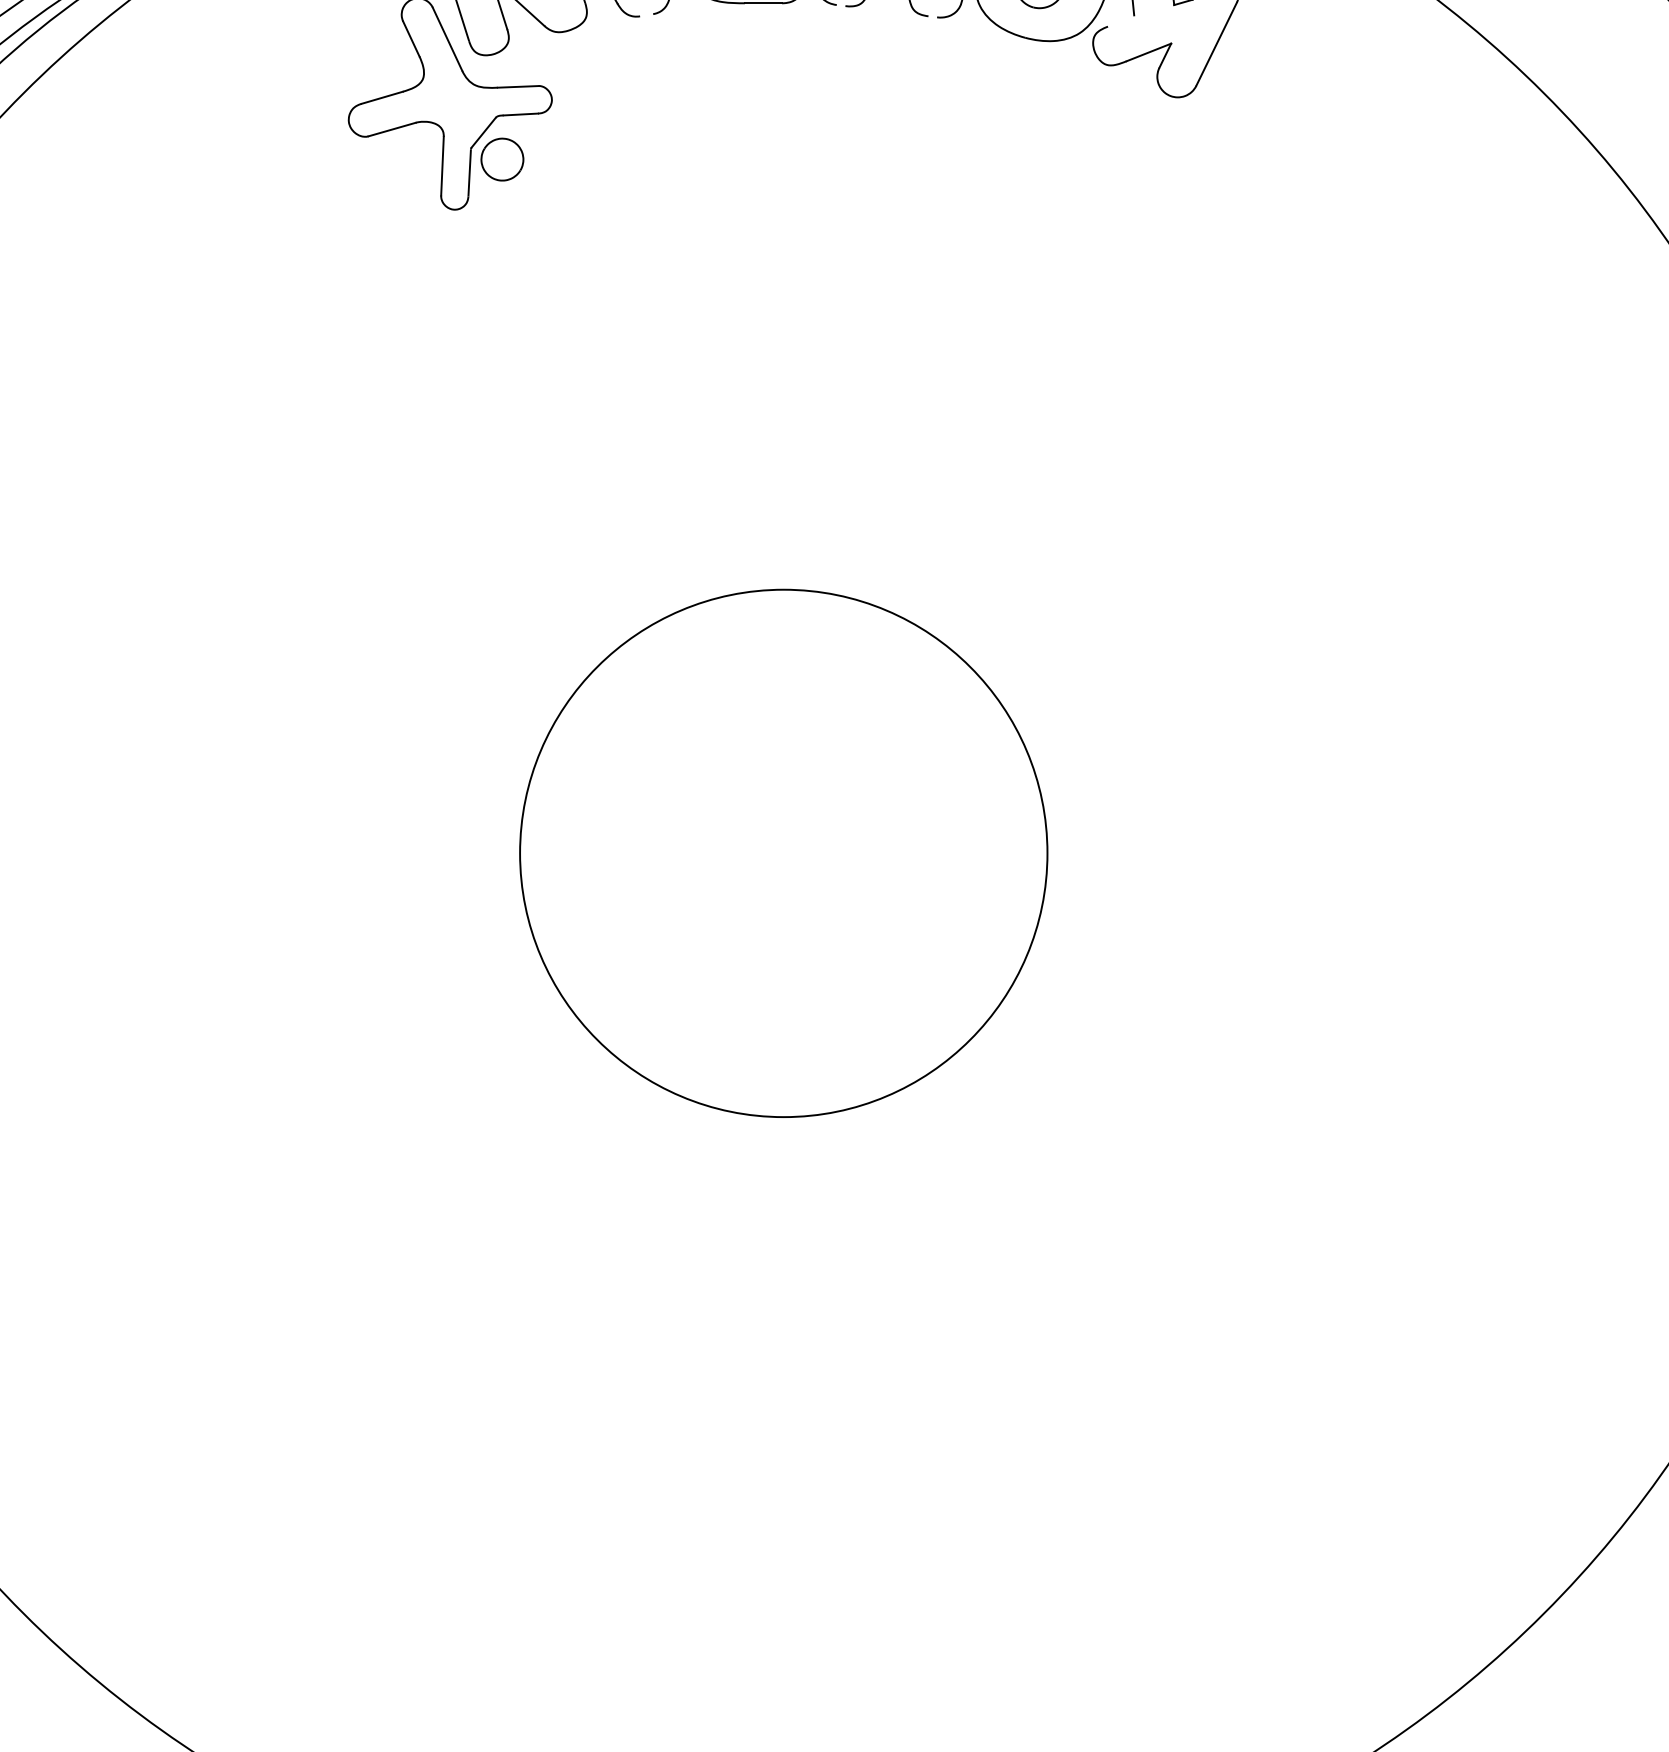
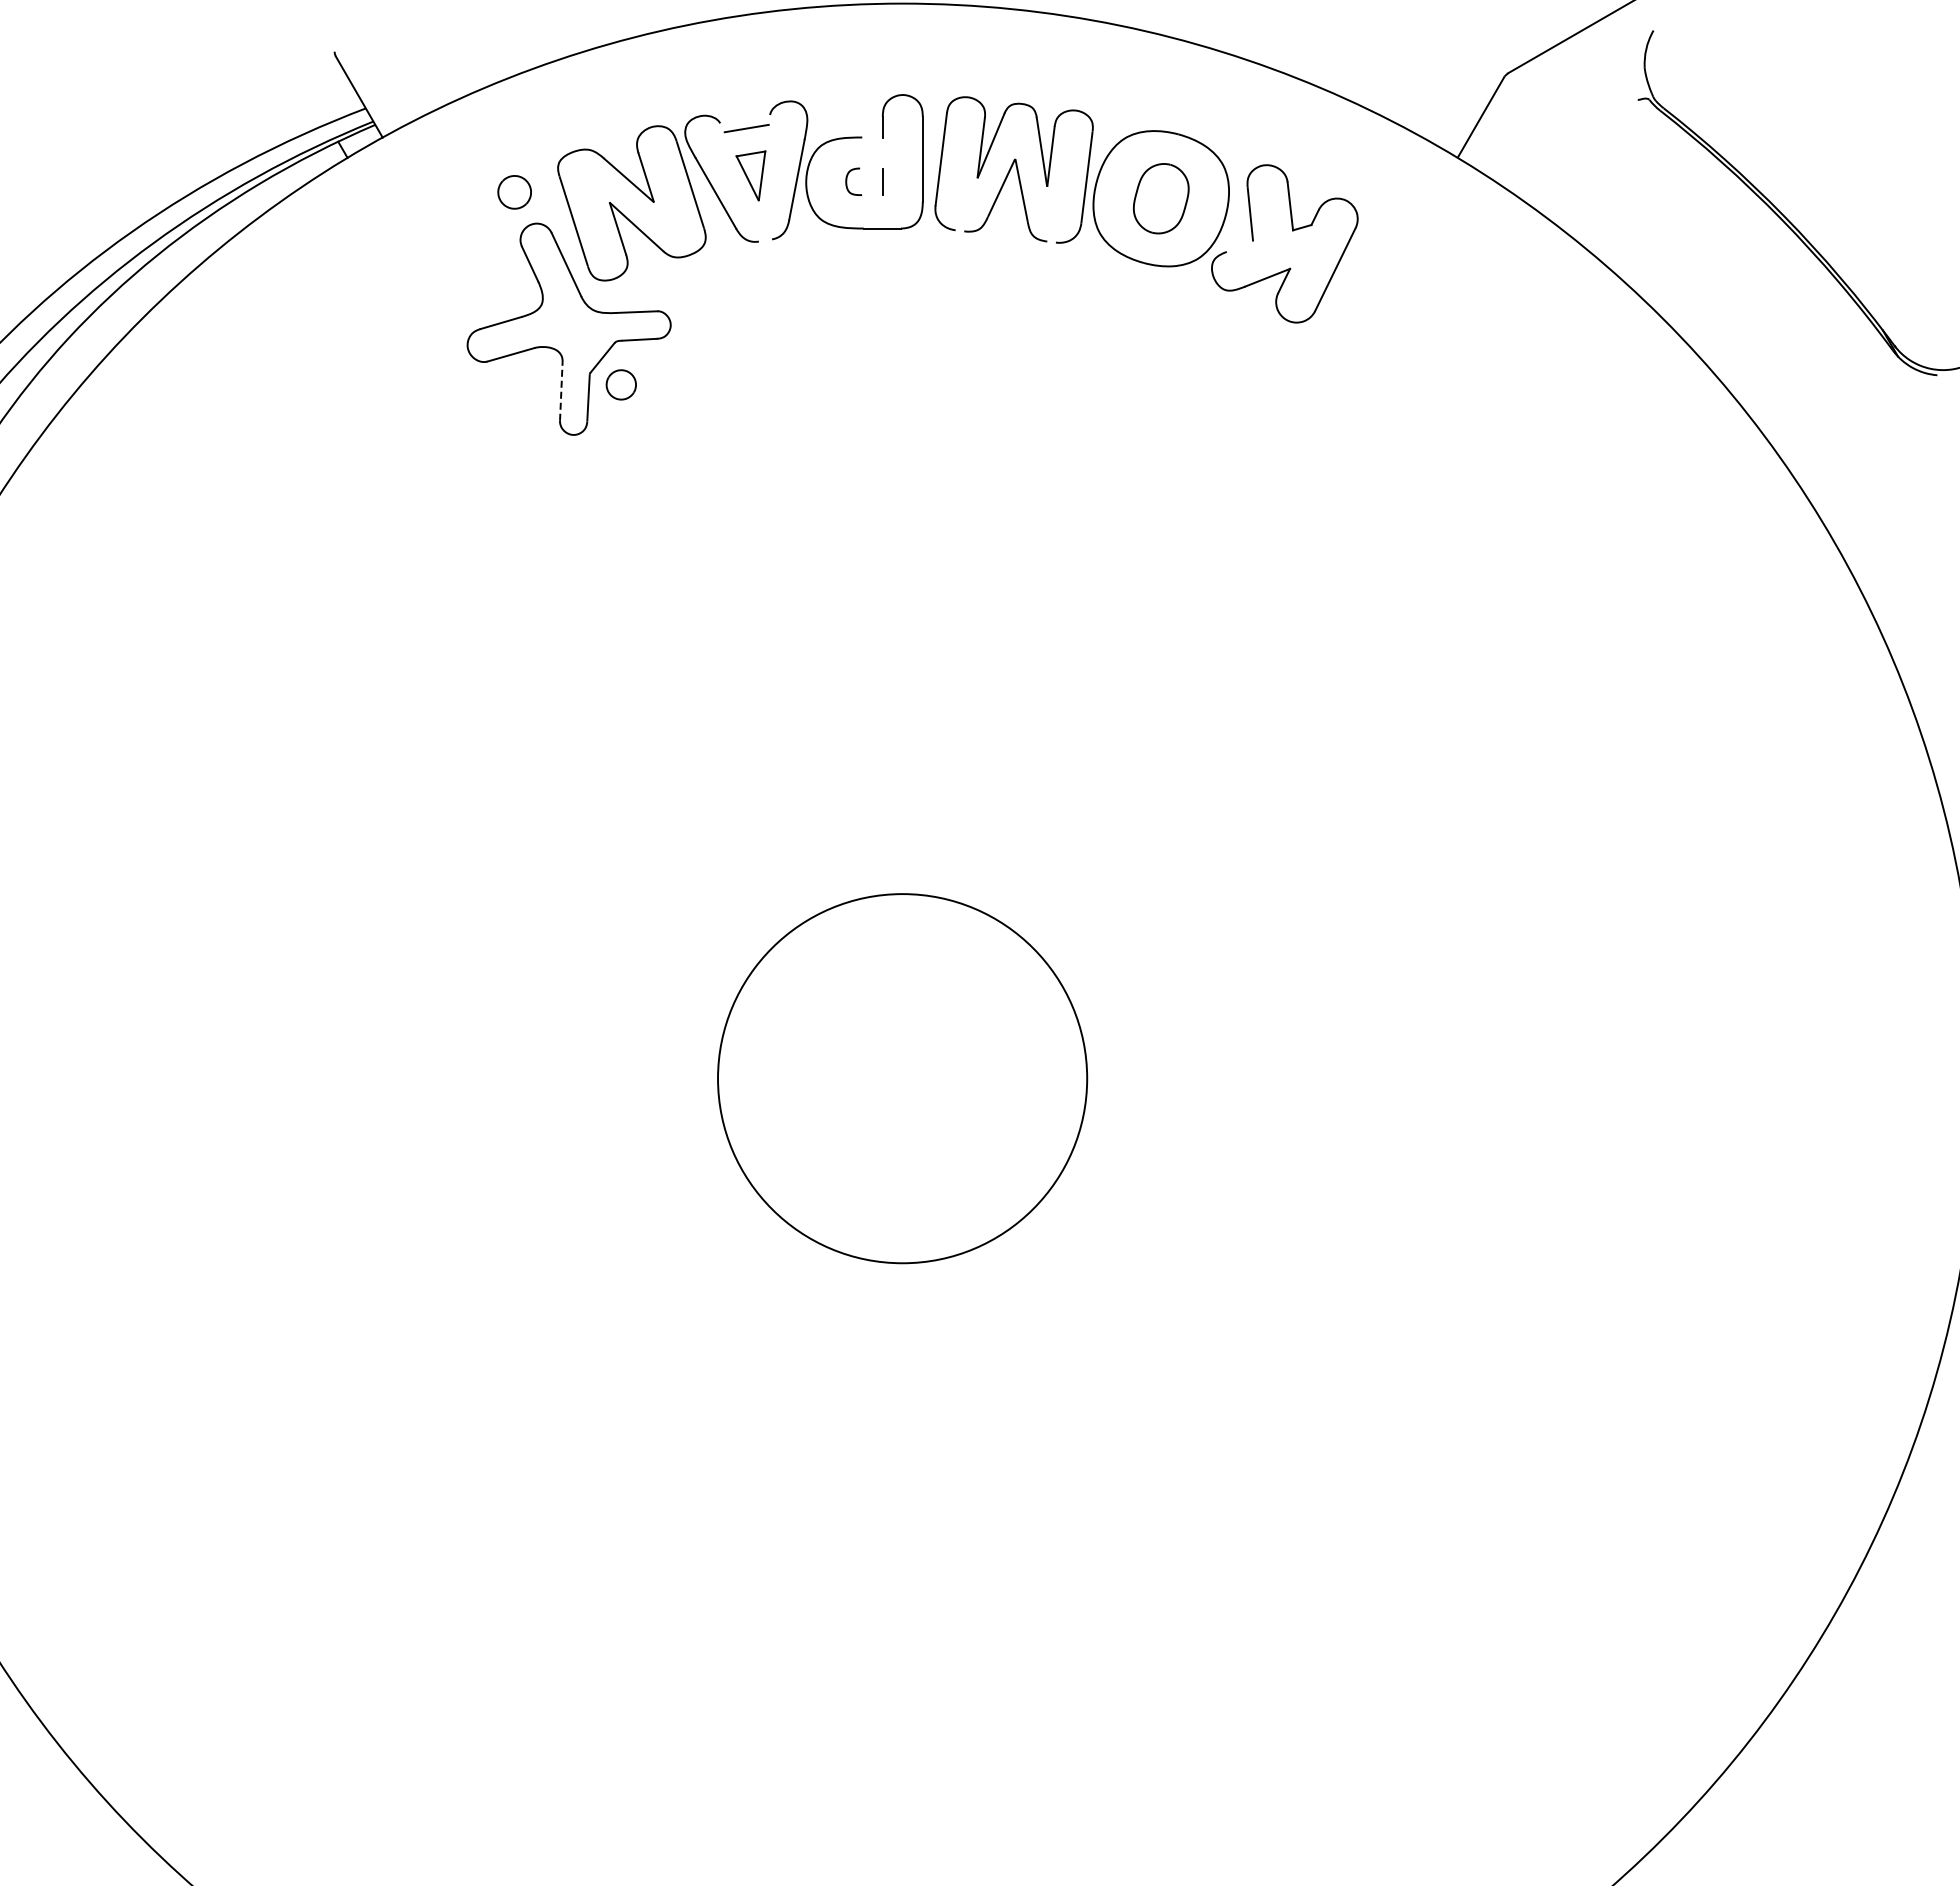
part: (502, 159) -> (621, 384), size x0.7
line: (442, 165) -> (561, 390), solid -> dashed
circle: (783, 853) -> (902, 1078), size x0.7

